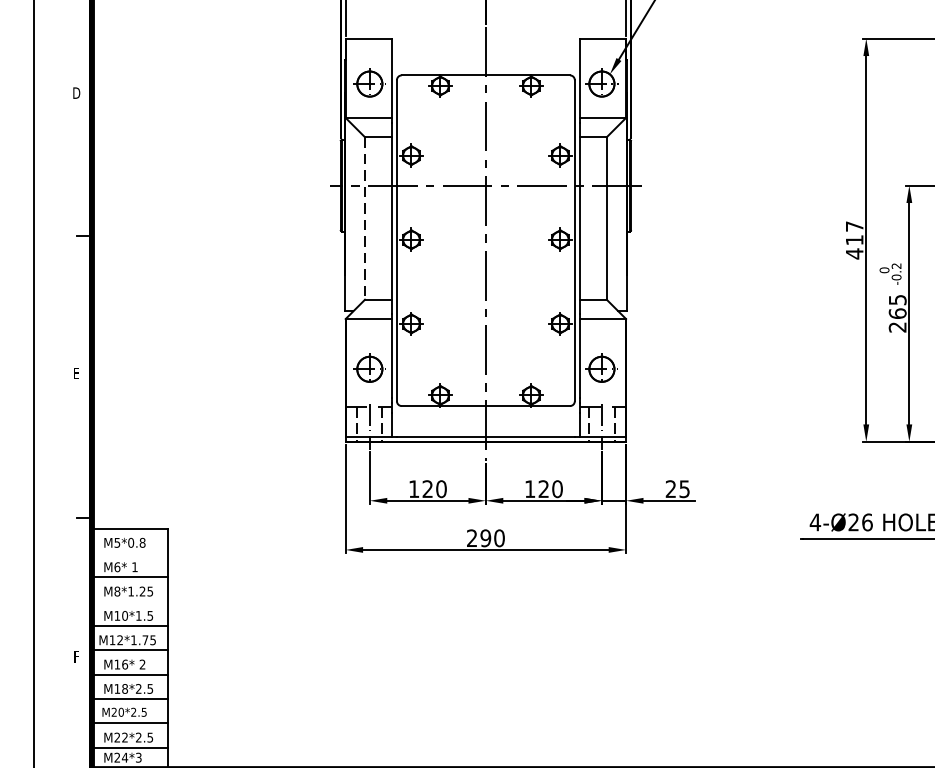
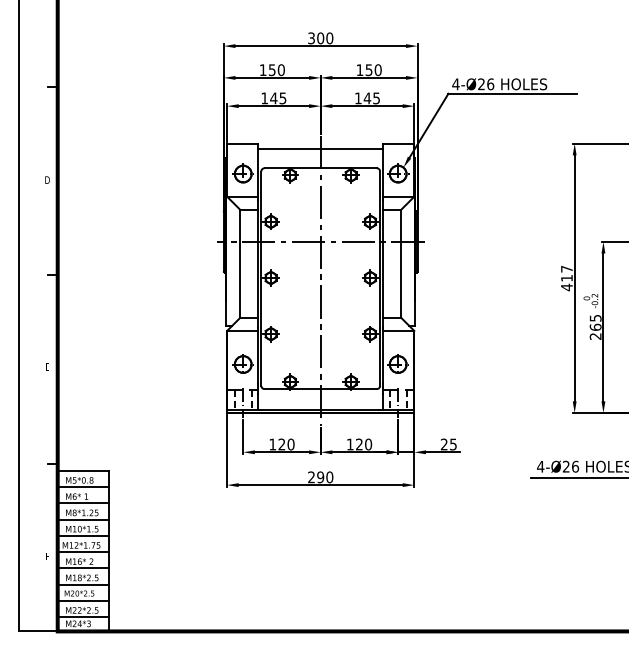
line: (485, 45) -> (320, 148), added
line: (365, 219) -> (240, 264), dashed -> solid
line: (129, 553) -> (82, 487), added
line: (129, 601) -> (82, 519), added

